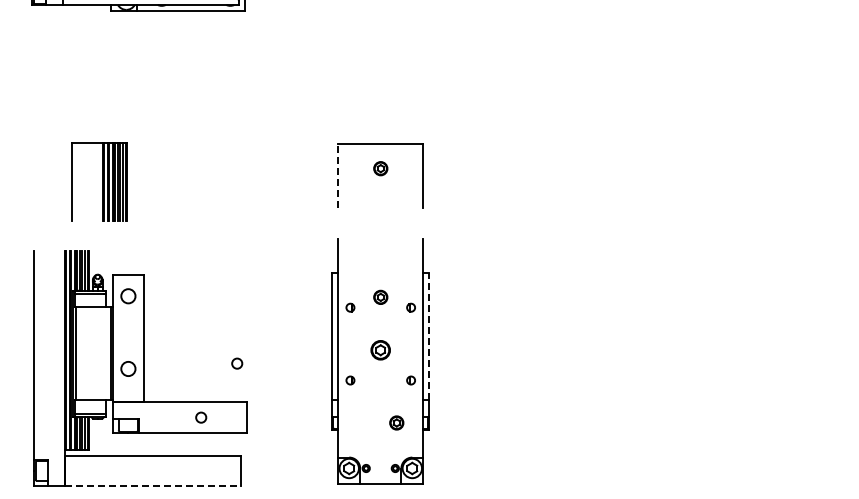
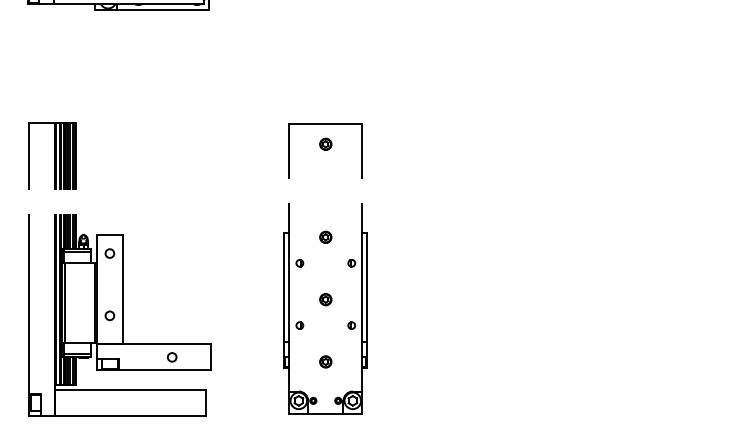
line: (338, 176) -> (289, 151), dashed -> solid
part: (99, 181) -> (52, 155), moved
circle: (128, 296) -> (109, 253), size x0.71
part: (380, 296) -> (325, 236), moved
line: (429, 336) -> (367, 287), dashed -> solid
part: (380, 349) -> (325, 299), size x0.71
circle: (237, 363) -> (203, 311), removed
circle: (128, 369) -> (109, 316), size x0.71
part: (396, 422) -> (325, 361), moved
line: (152, 486) -> (130, 416), dashed -> solid

